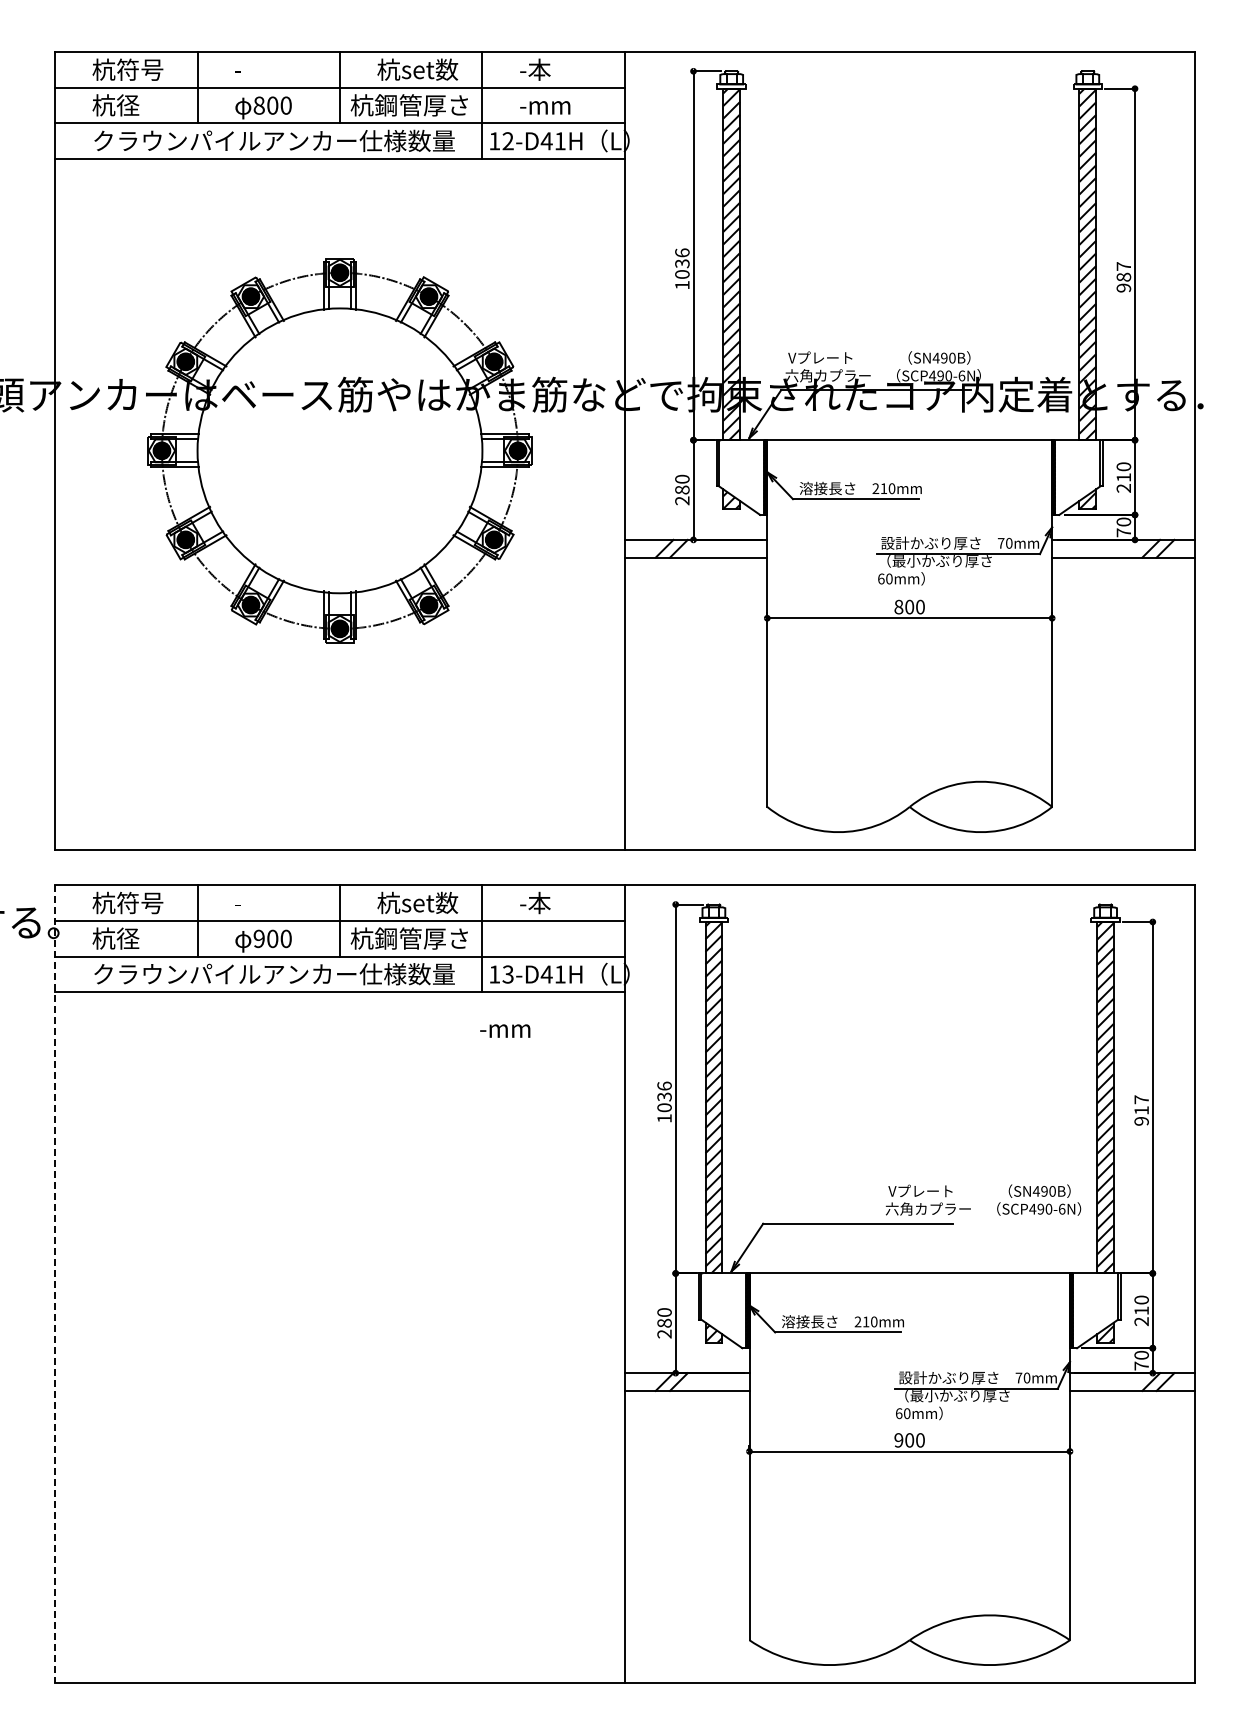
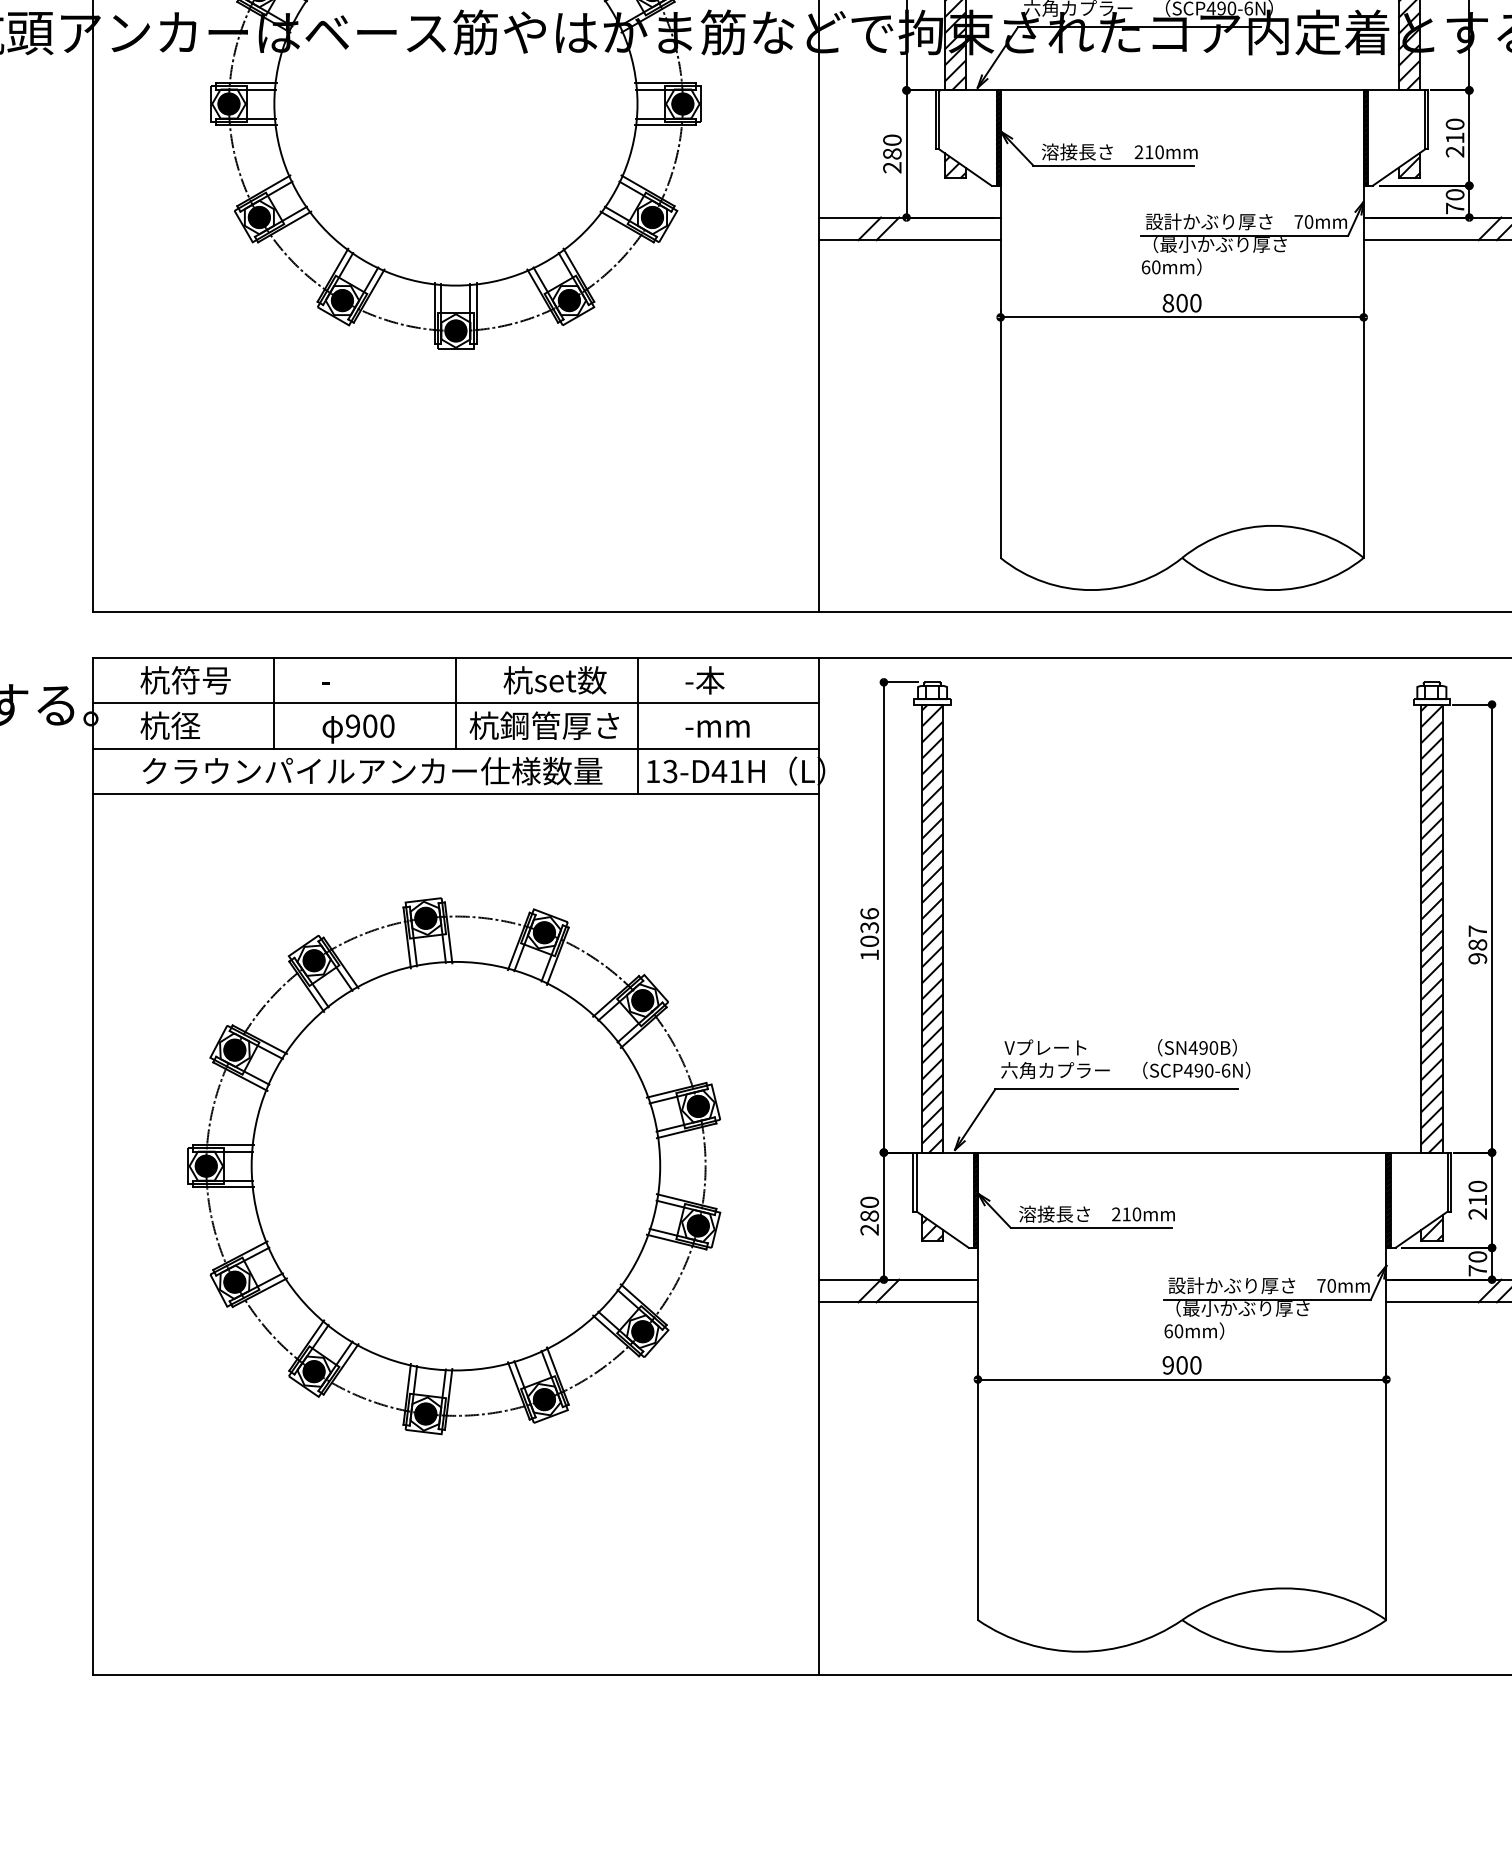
text: (505, 1030) -> (717, 728), moved
text: (1141, 1110) -> (1477, 944), 917 -> 987
text: (983, 1199) -> (1125, 1058), moved
line: (55, 1284) -> (93, 1166), dashed -> solid
part: (338, 1284) -> (454, 1166), added

